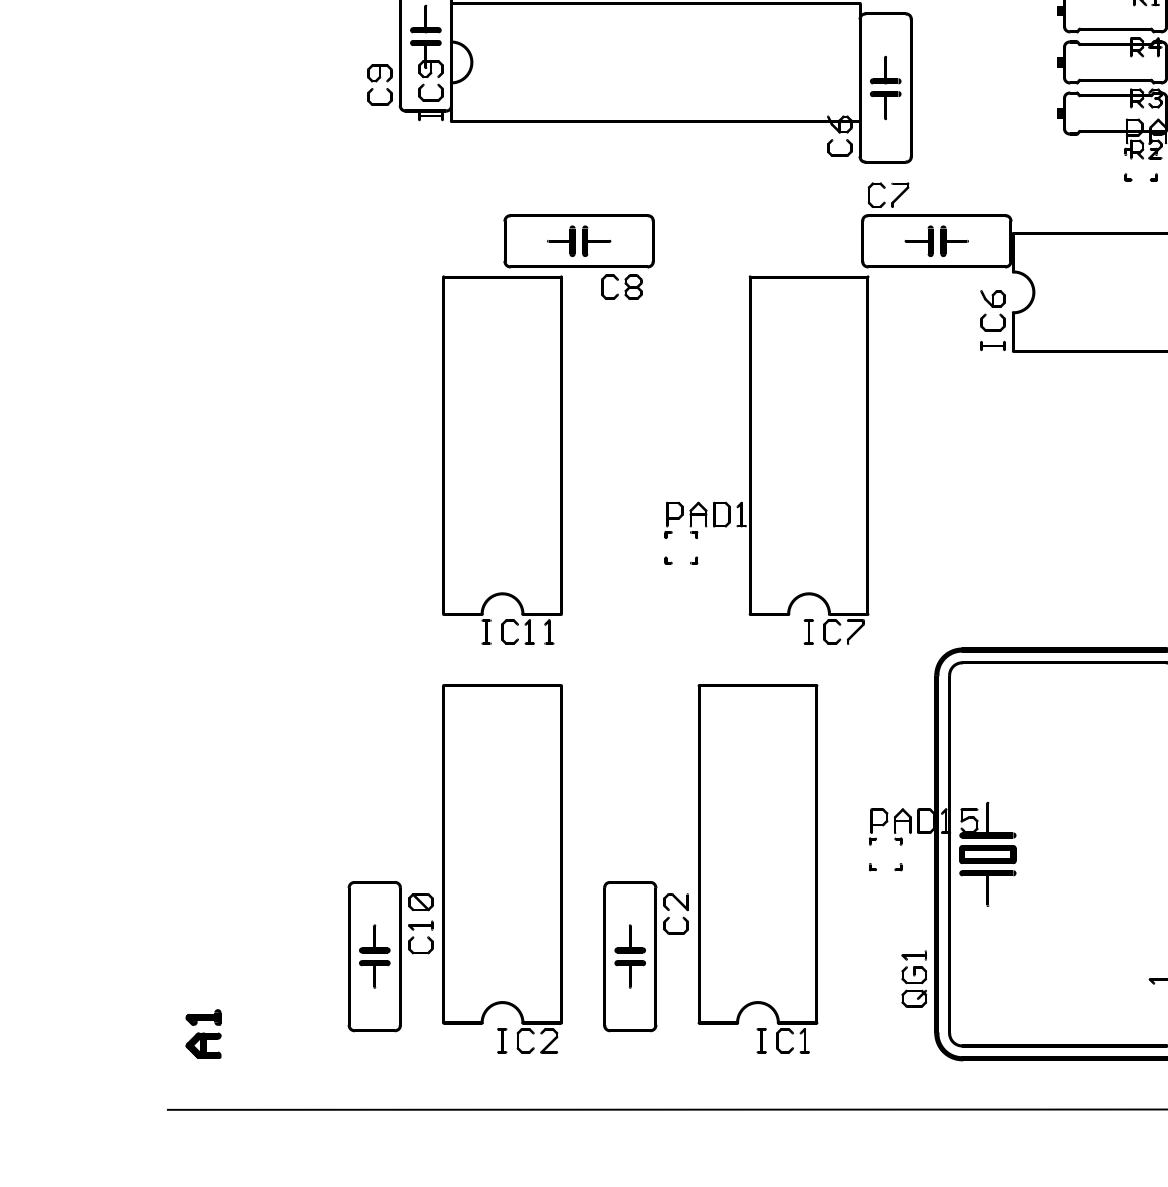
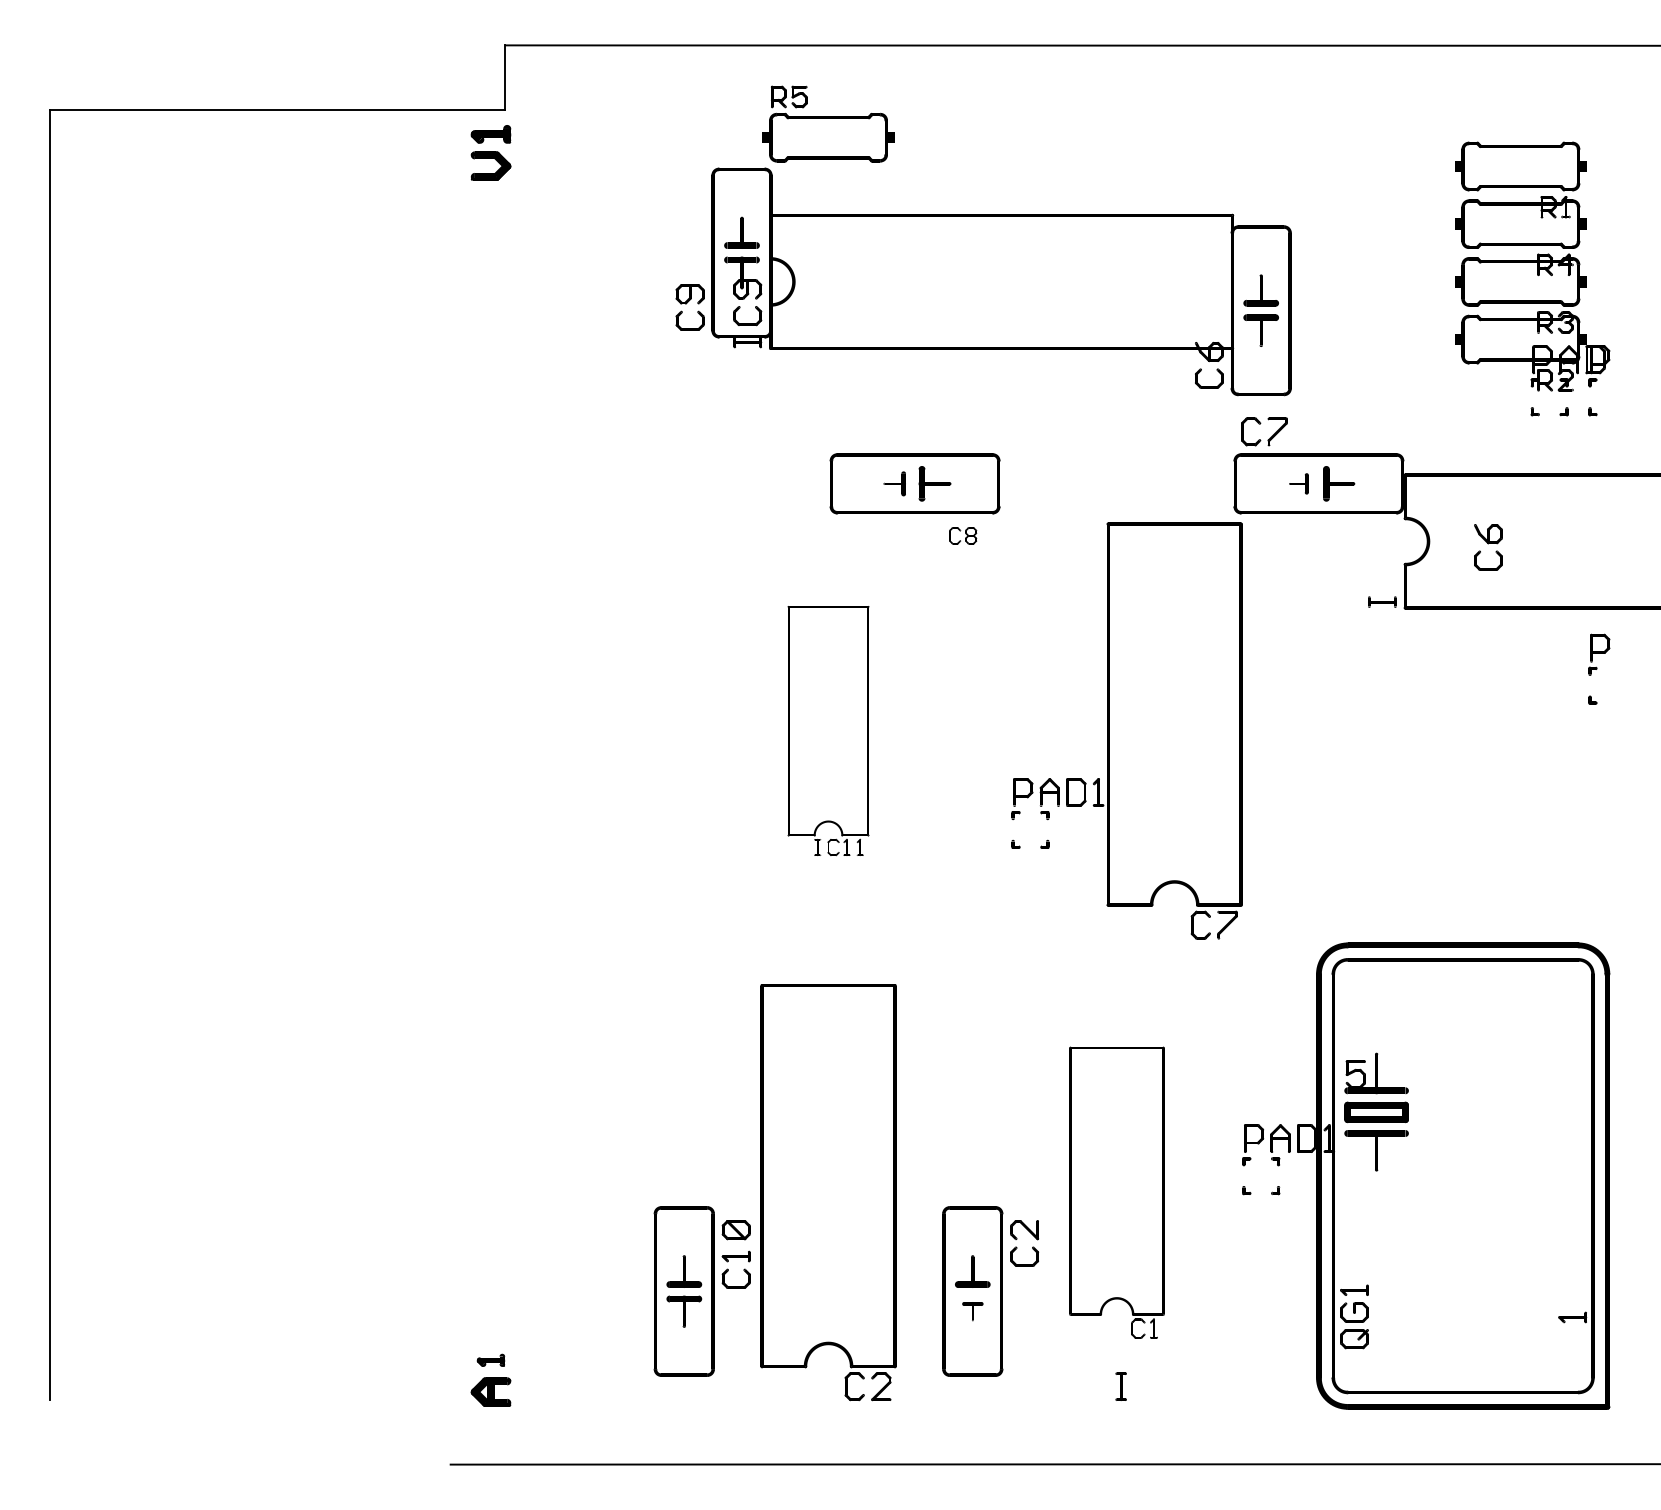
part: (560, 240) -> (894, 483), size x0.7
part: (918, 240) -> (1298, 483), size x0.6
part: (621, 287) -> (962, 535), size x0.6
part: (993, 310) -> (1488, 547), moved
part: (502, 459) -> (828, 730), size x0.6
part: (808, 631) -> (1174, 924), removed
part: (987, 853) -> (1376, 1111), moved
part: (757, 868) -> (1116, 1192), size x0.7
part: (630, 974) -> (972, 1311), size x0.6
part: (914, 978) -> (1354, 1316), moved
part: (203, 1017) -> (490, 1360), size x0.7
part: (501, 1040) -> (827, 1386), removed

